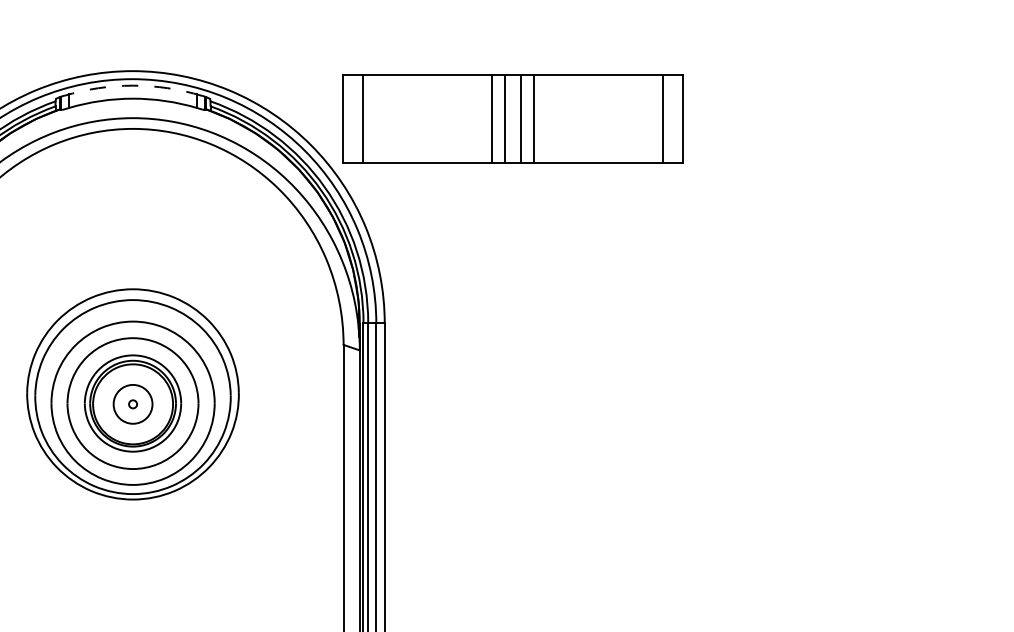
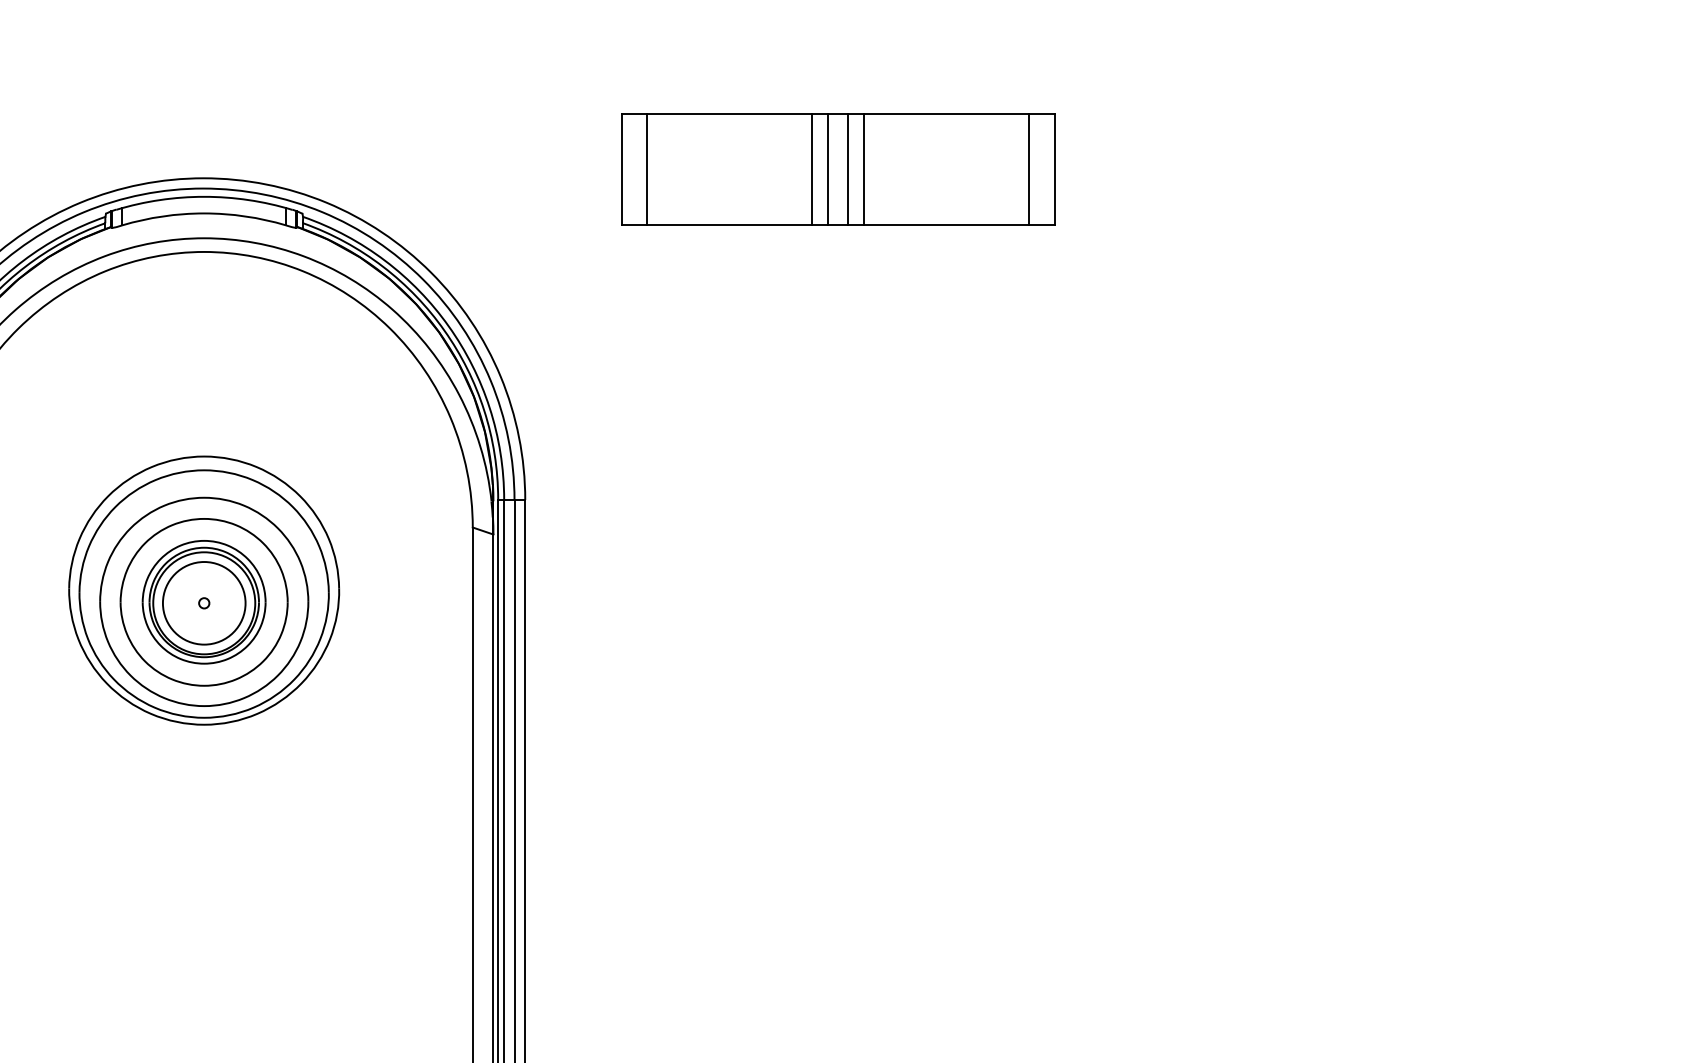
arc: (133, 85) -> (204, 196), dashed -> solid
part: (513, 119) -> (838, 169), moved
circle: (132, 404) -> (203, 603), size x1.67

